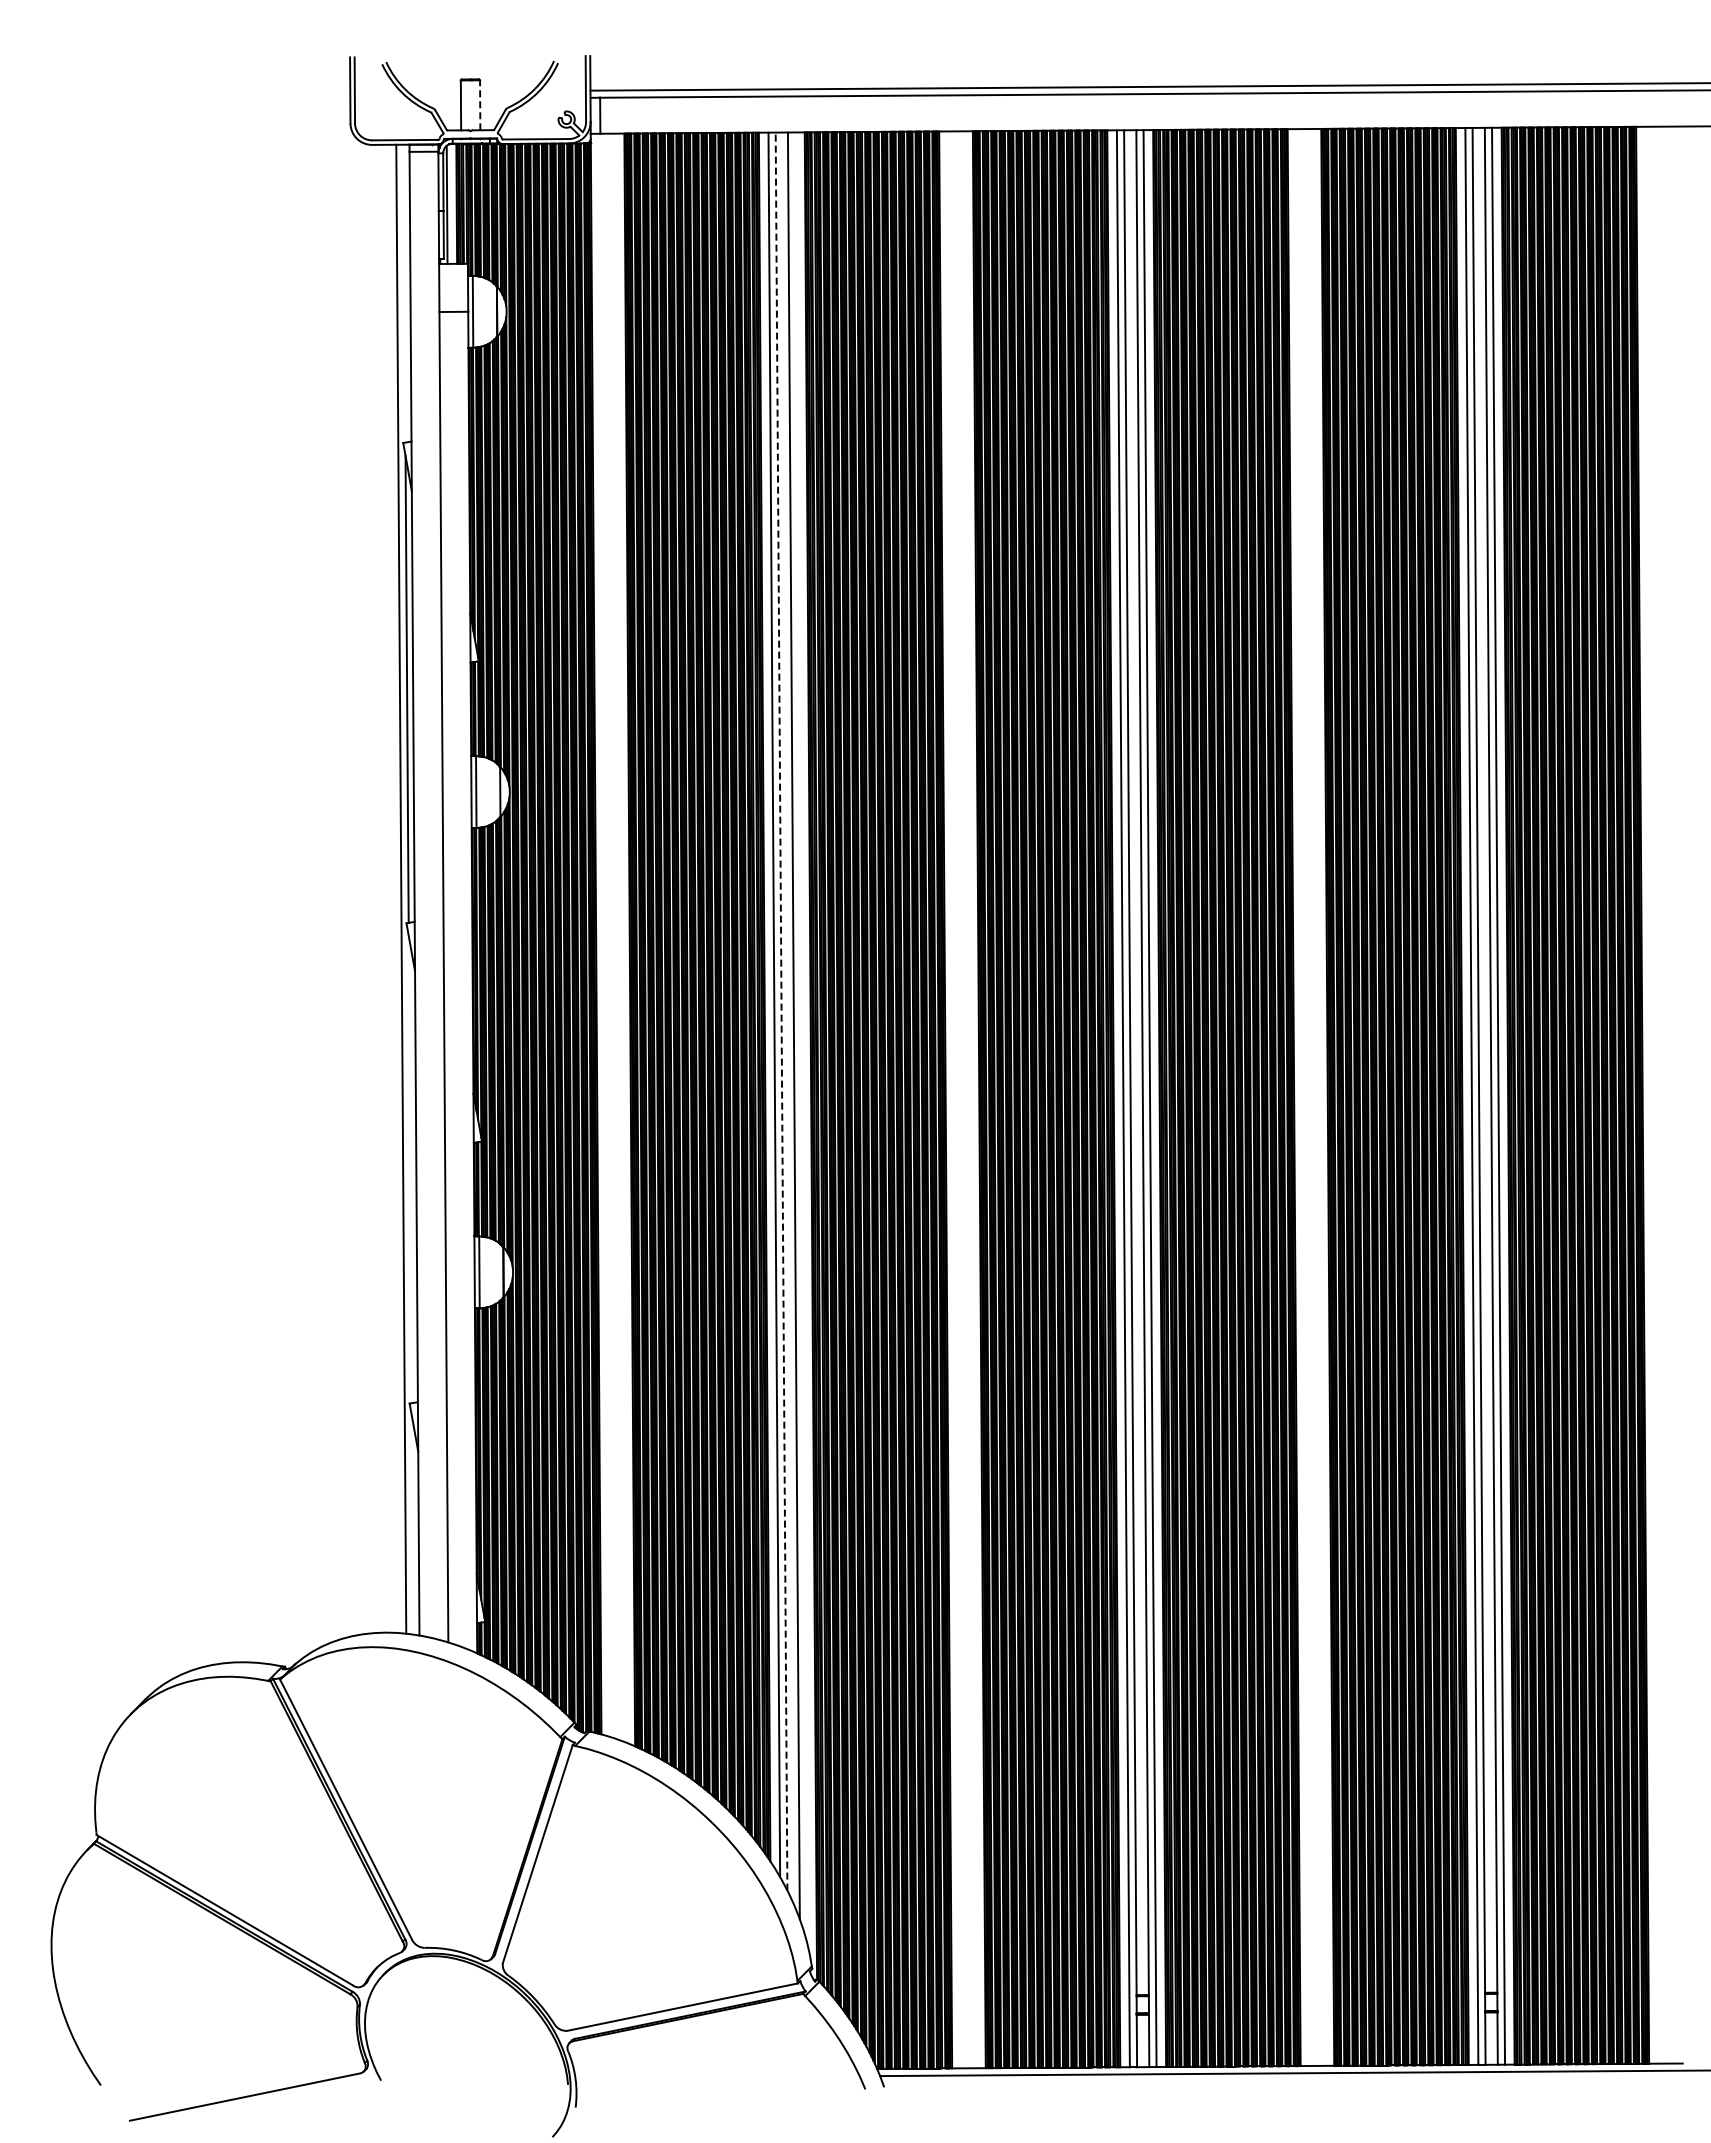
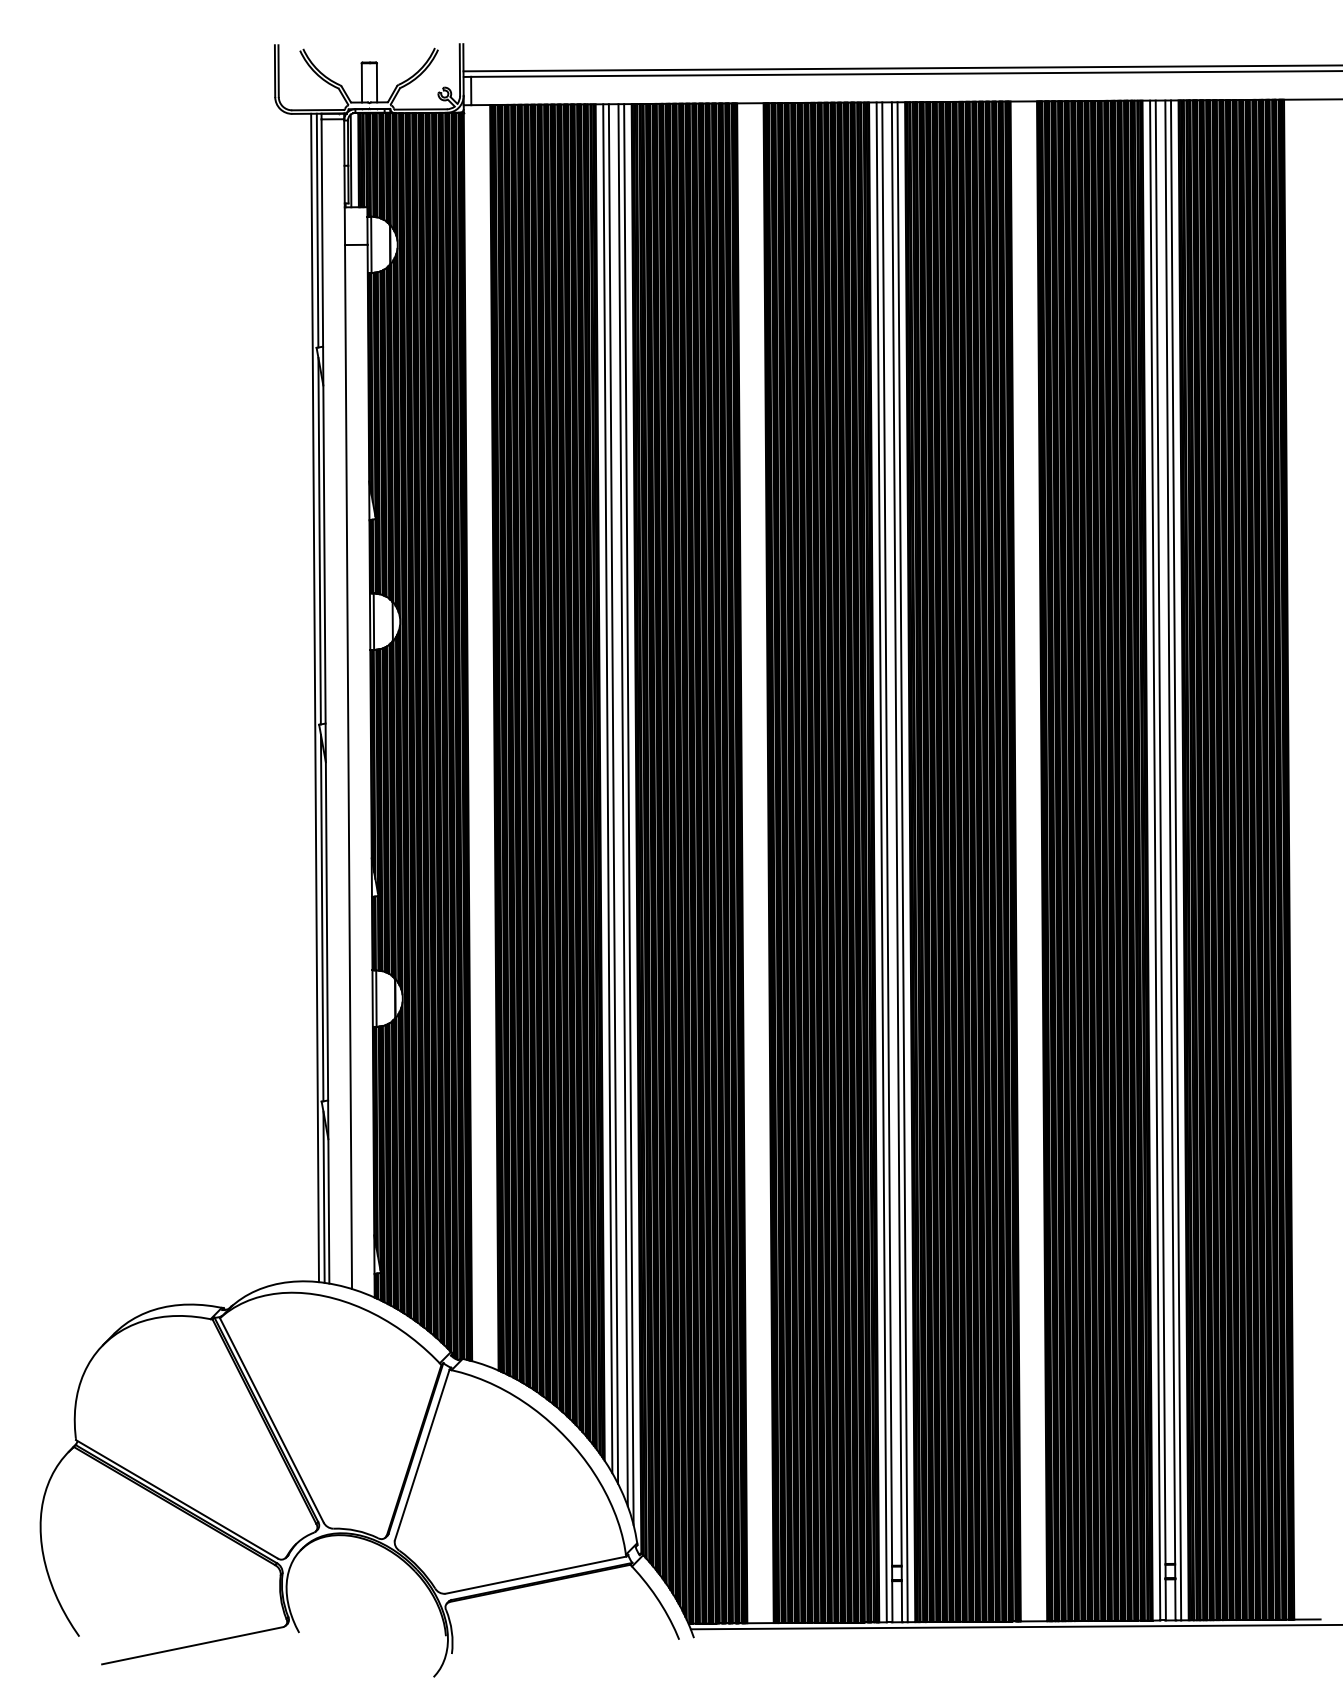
line: (480, 105) -> (377, 82), dashed -> solid
line: (404, 293) -> (317, 230), added
line: (781, 1011) -> (613, 793), dashed -> solid
line: (801, 1037) -> (629, 814), added
line: (409, 1169) -> (321, 917), added
line: (412, 1525) -> (323, 1197), added

